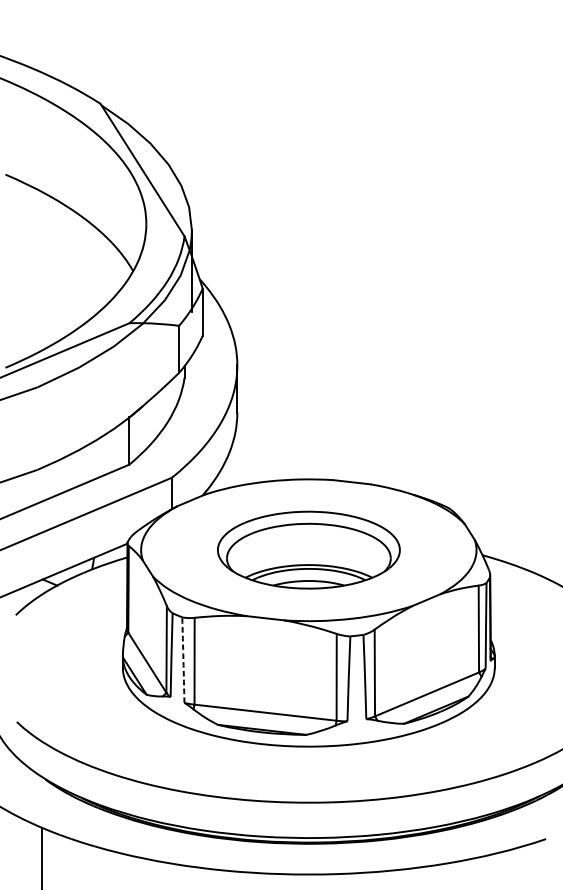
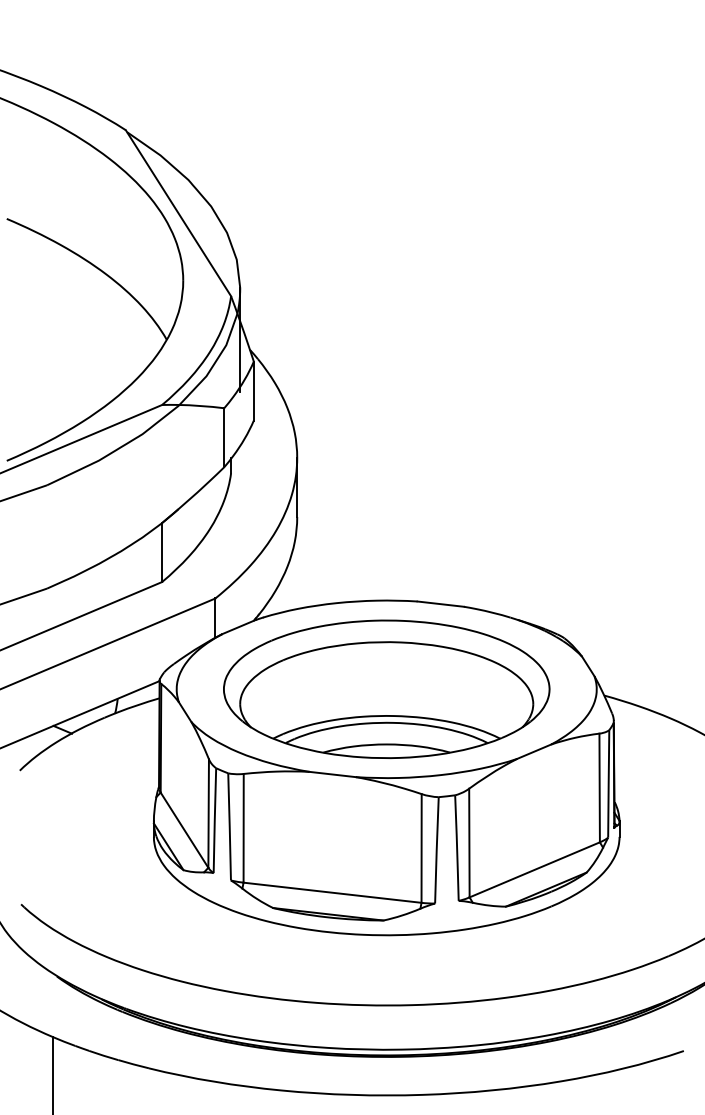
part: (308, 549) -> (386, 688), size x1.43
arc: (183, 659) -> (229, 826), dashed -> solid

